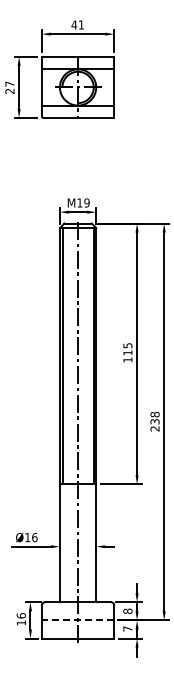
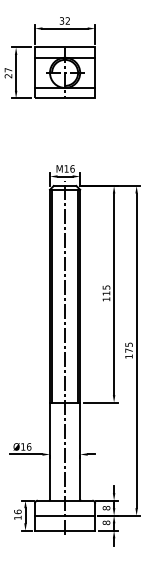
text: (77, 24) -> (64, 20), 41 -> 32
text: (86, 202) -> (72, 168), 19 -> 16
text: (154, 421) -> (128, 350), 238 -> 175
line: (77, 620) -> (64, 515), dashed -> solid
text: (127, 628) -> (106, 522), 7 -> 8

